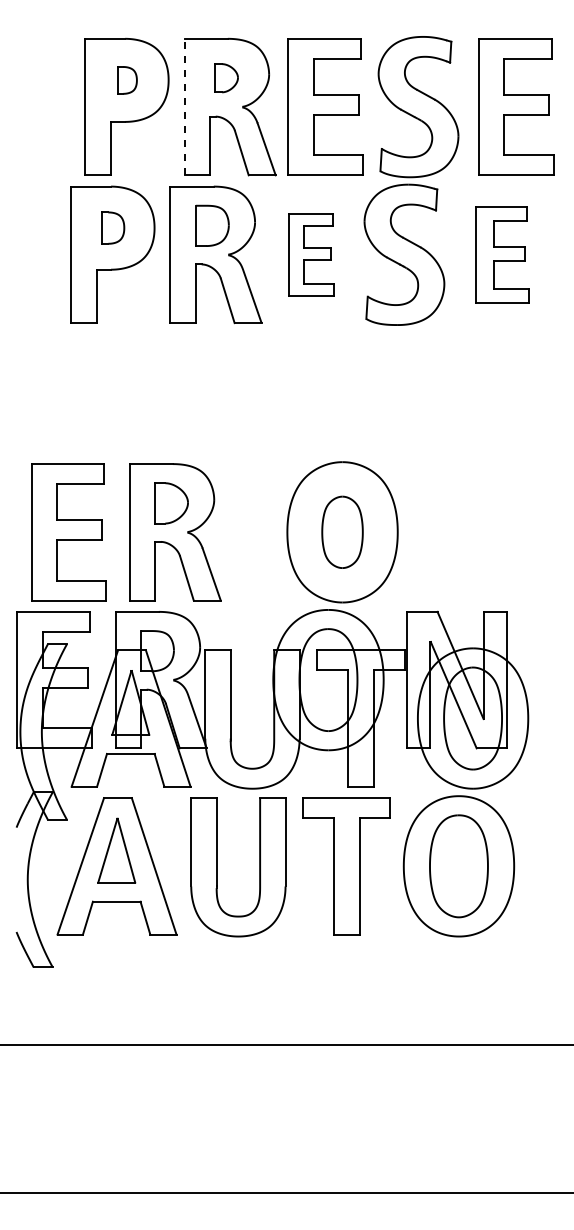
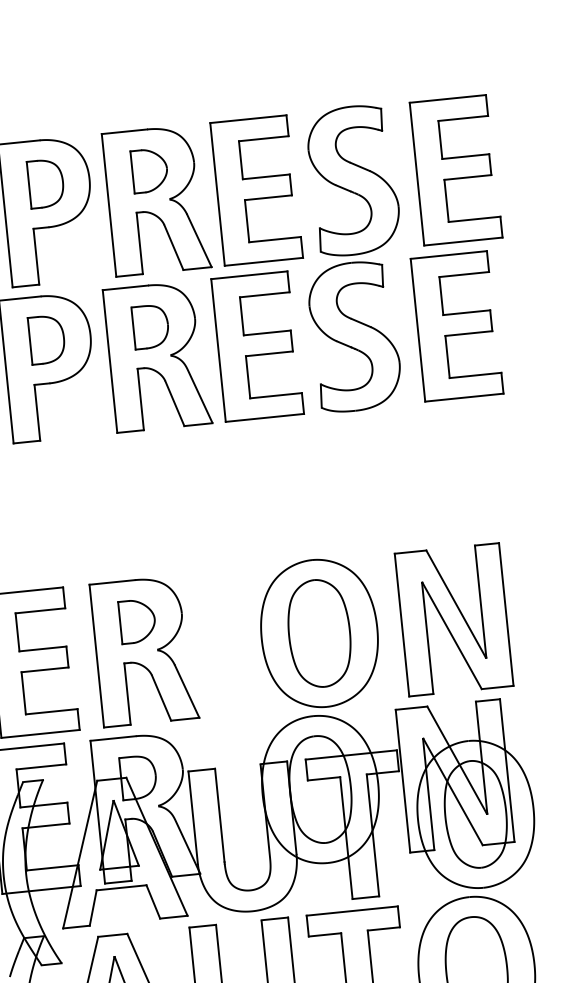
part: (226, 78) -> (149, 171), size x1.43
part: (127, 80) -> (46, 183), size x1.67
line: (184, 106) -> (108, 204), dashed -> solid
part: (112, 227) -> (46, 339), size x1.43
part: (311, 254) -> (257, 346), size x1.67
part: (502, 254) -> (457, 325), size x1.43
part: (342, 532) -> (319, 633), size x1.43
part: (470, 532) -> (453, 620), added

